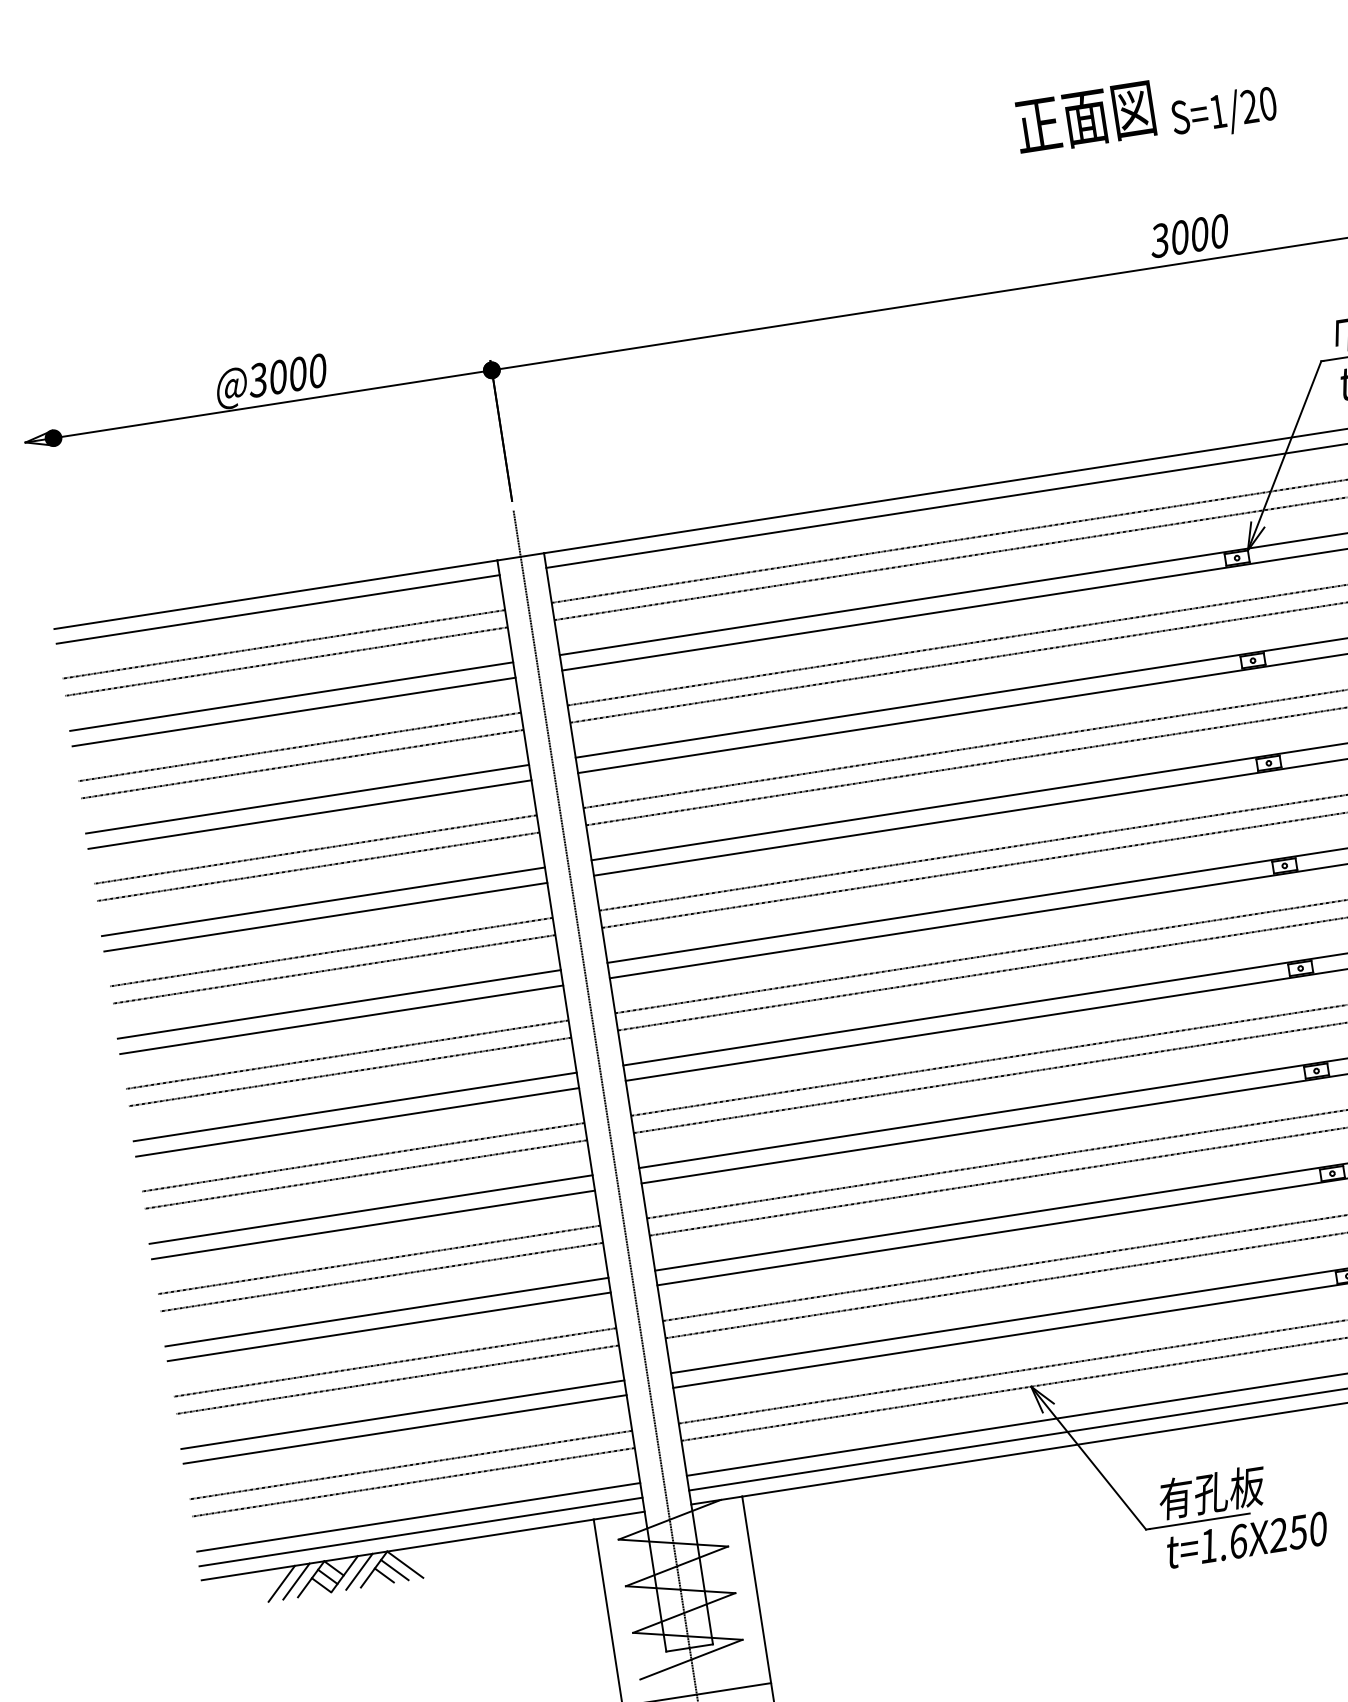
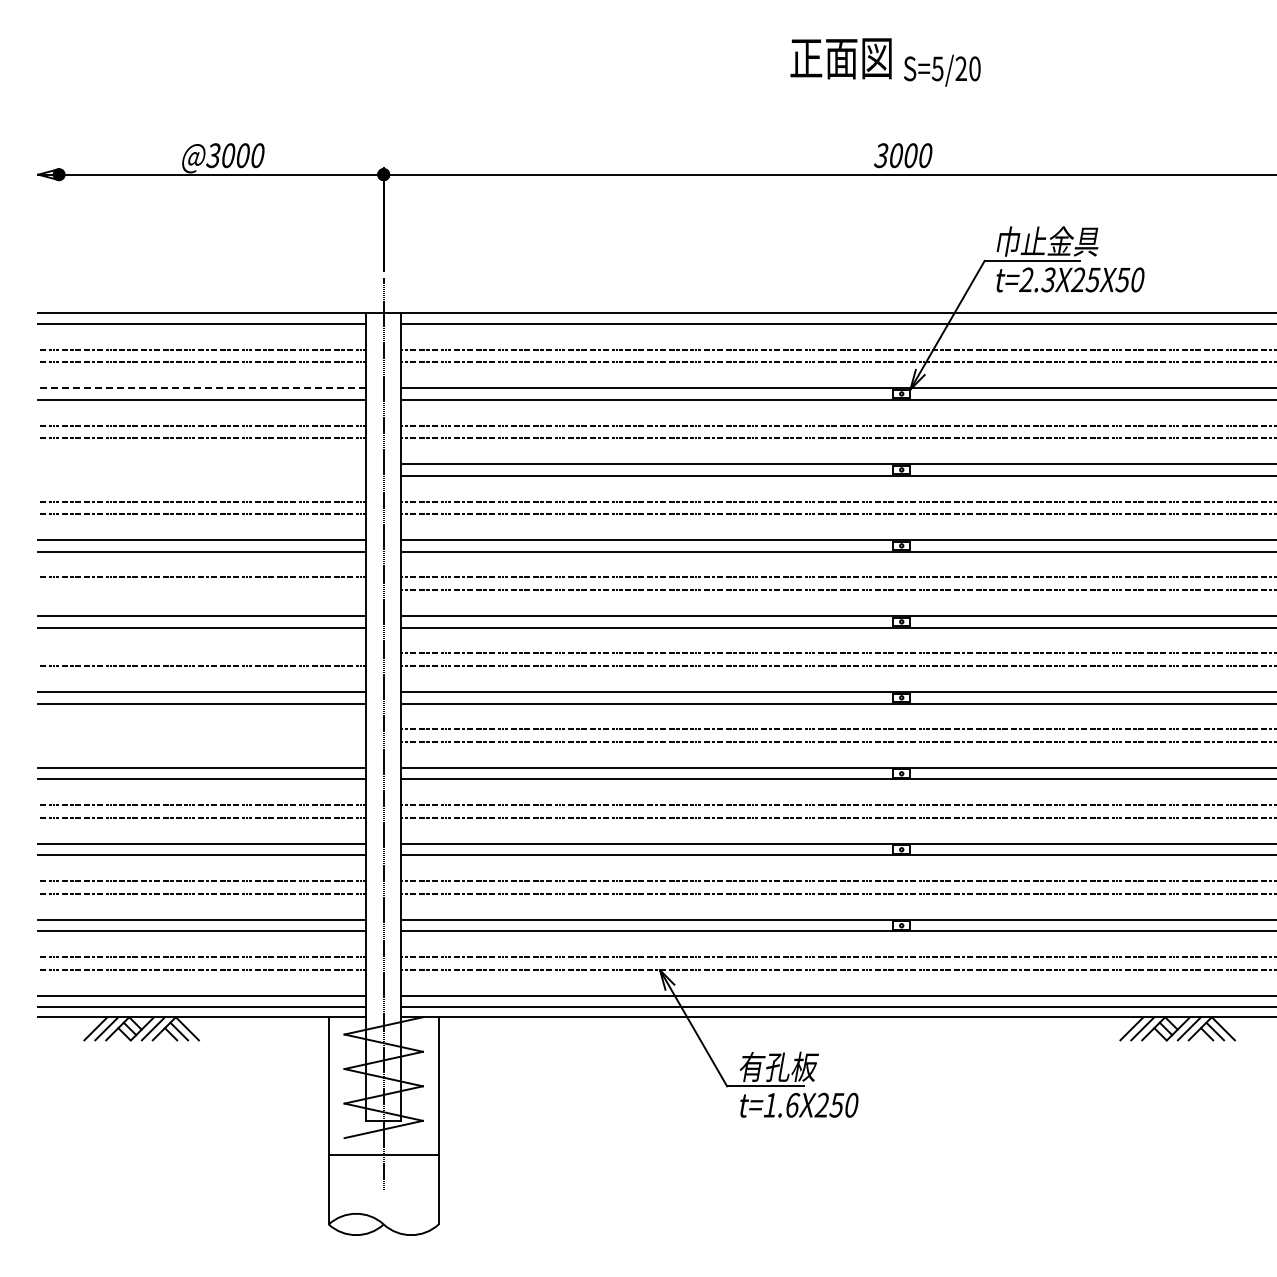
text: (1217, 111) -> (937, 68), S=1/20 -> S=5/20
line: (290, 697) -> (201, 388), solid -> dashed
line: (307, 799) -> (202, 464), removed
line: (310, 814) -> (202, 475), removed
line: (334, 969) -> (202, 590), removed
line: (347, 1054) -> (202, 653), removed
line: (363, 1157) -> (202, 729), removed
line: (365, 1174) -> (202, 742), removed

